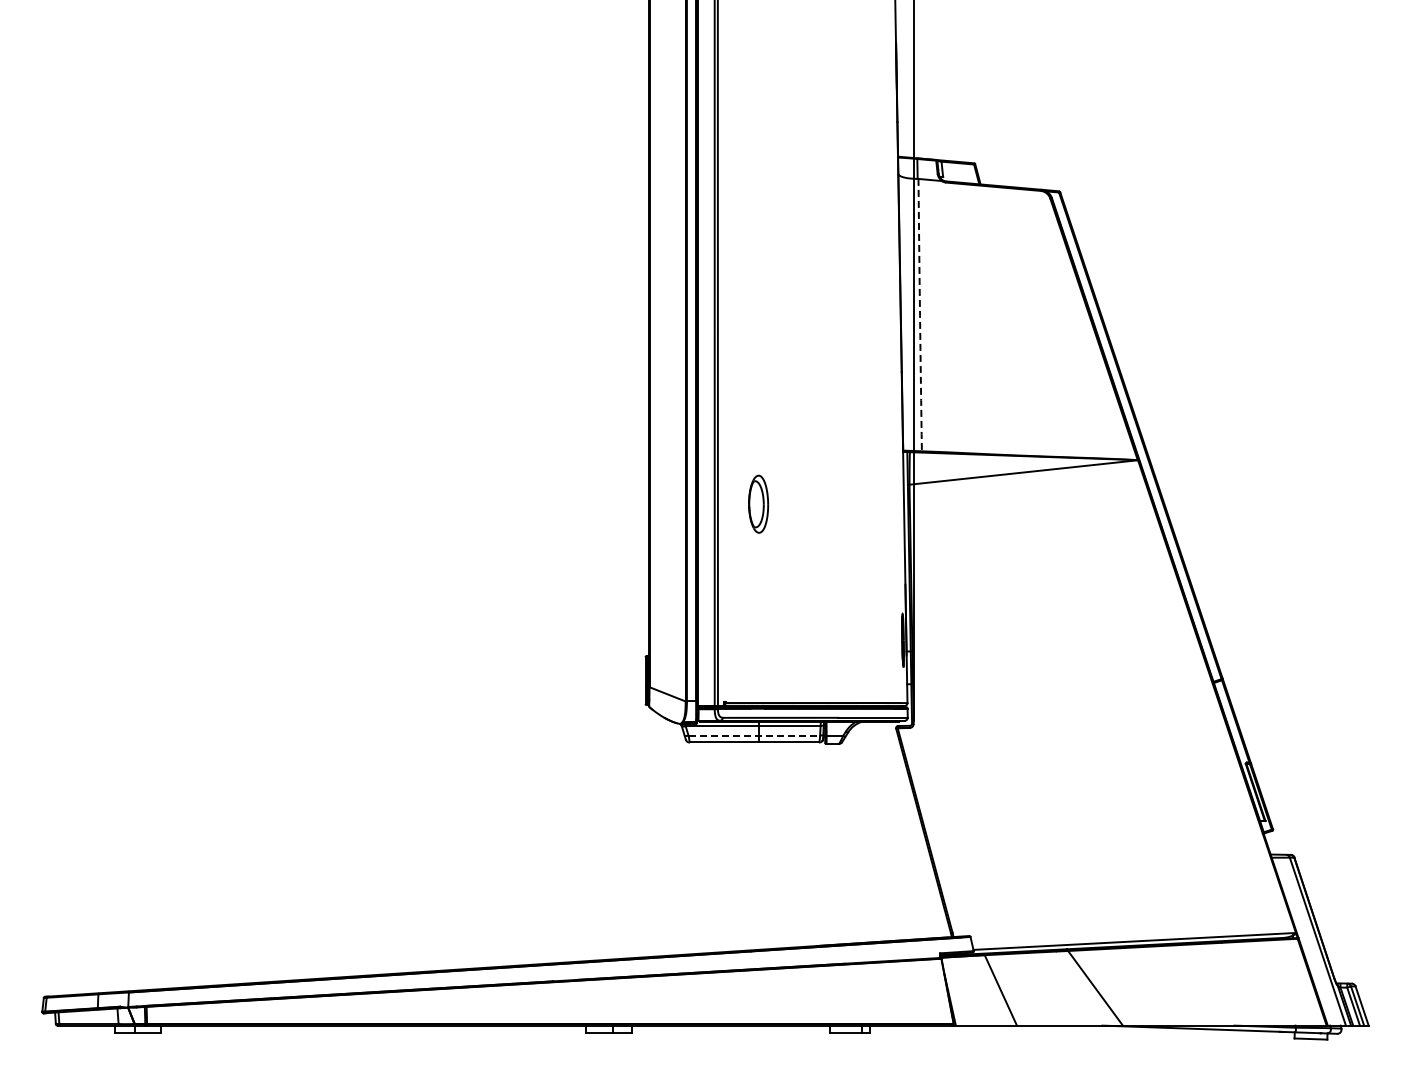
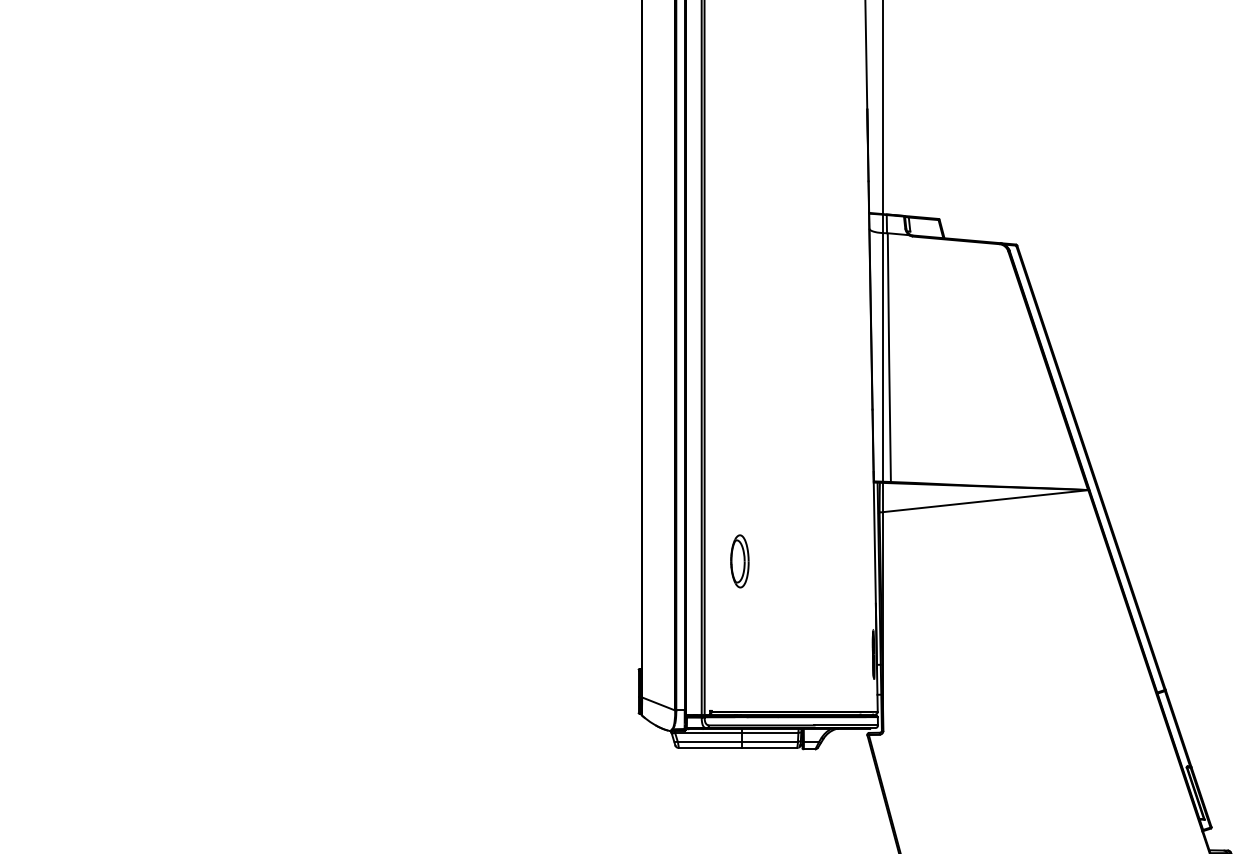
arc: (920, 315) -> (889, 357), dashed -> solid
part: (758, 503) -> (739, 560), moved
line: (754, 735) -> (738, 741), dashed -> solid

